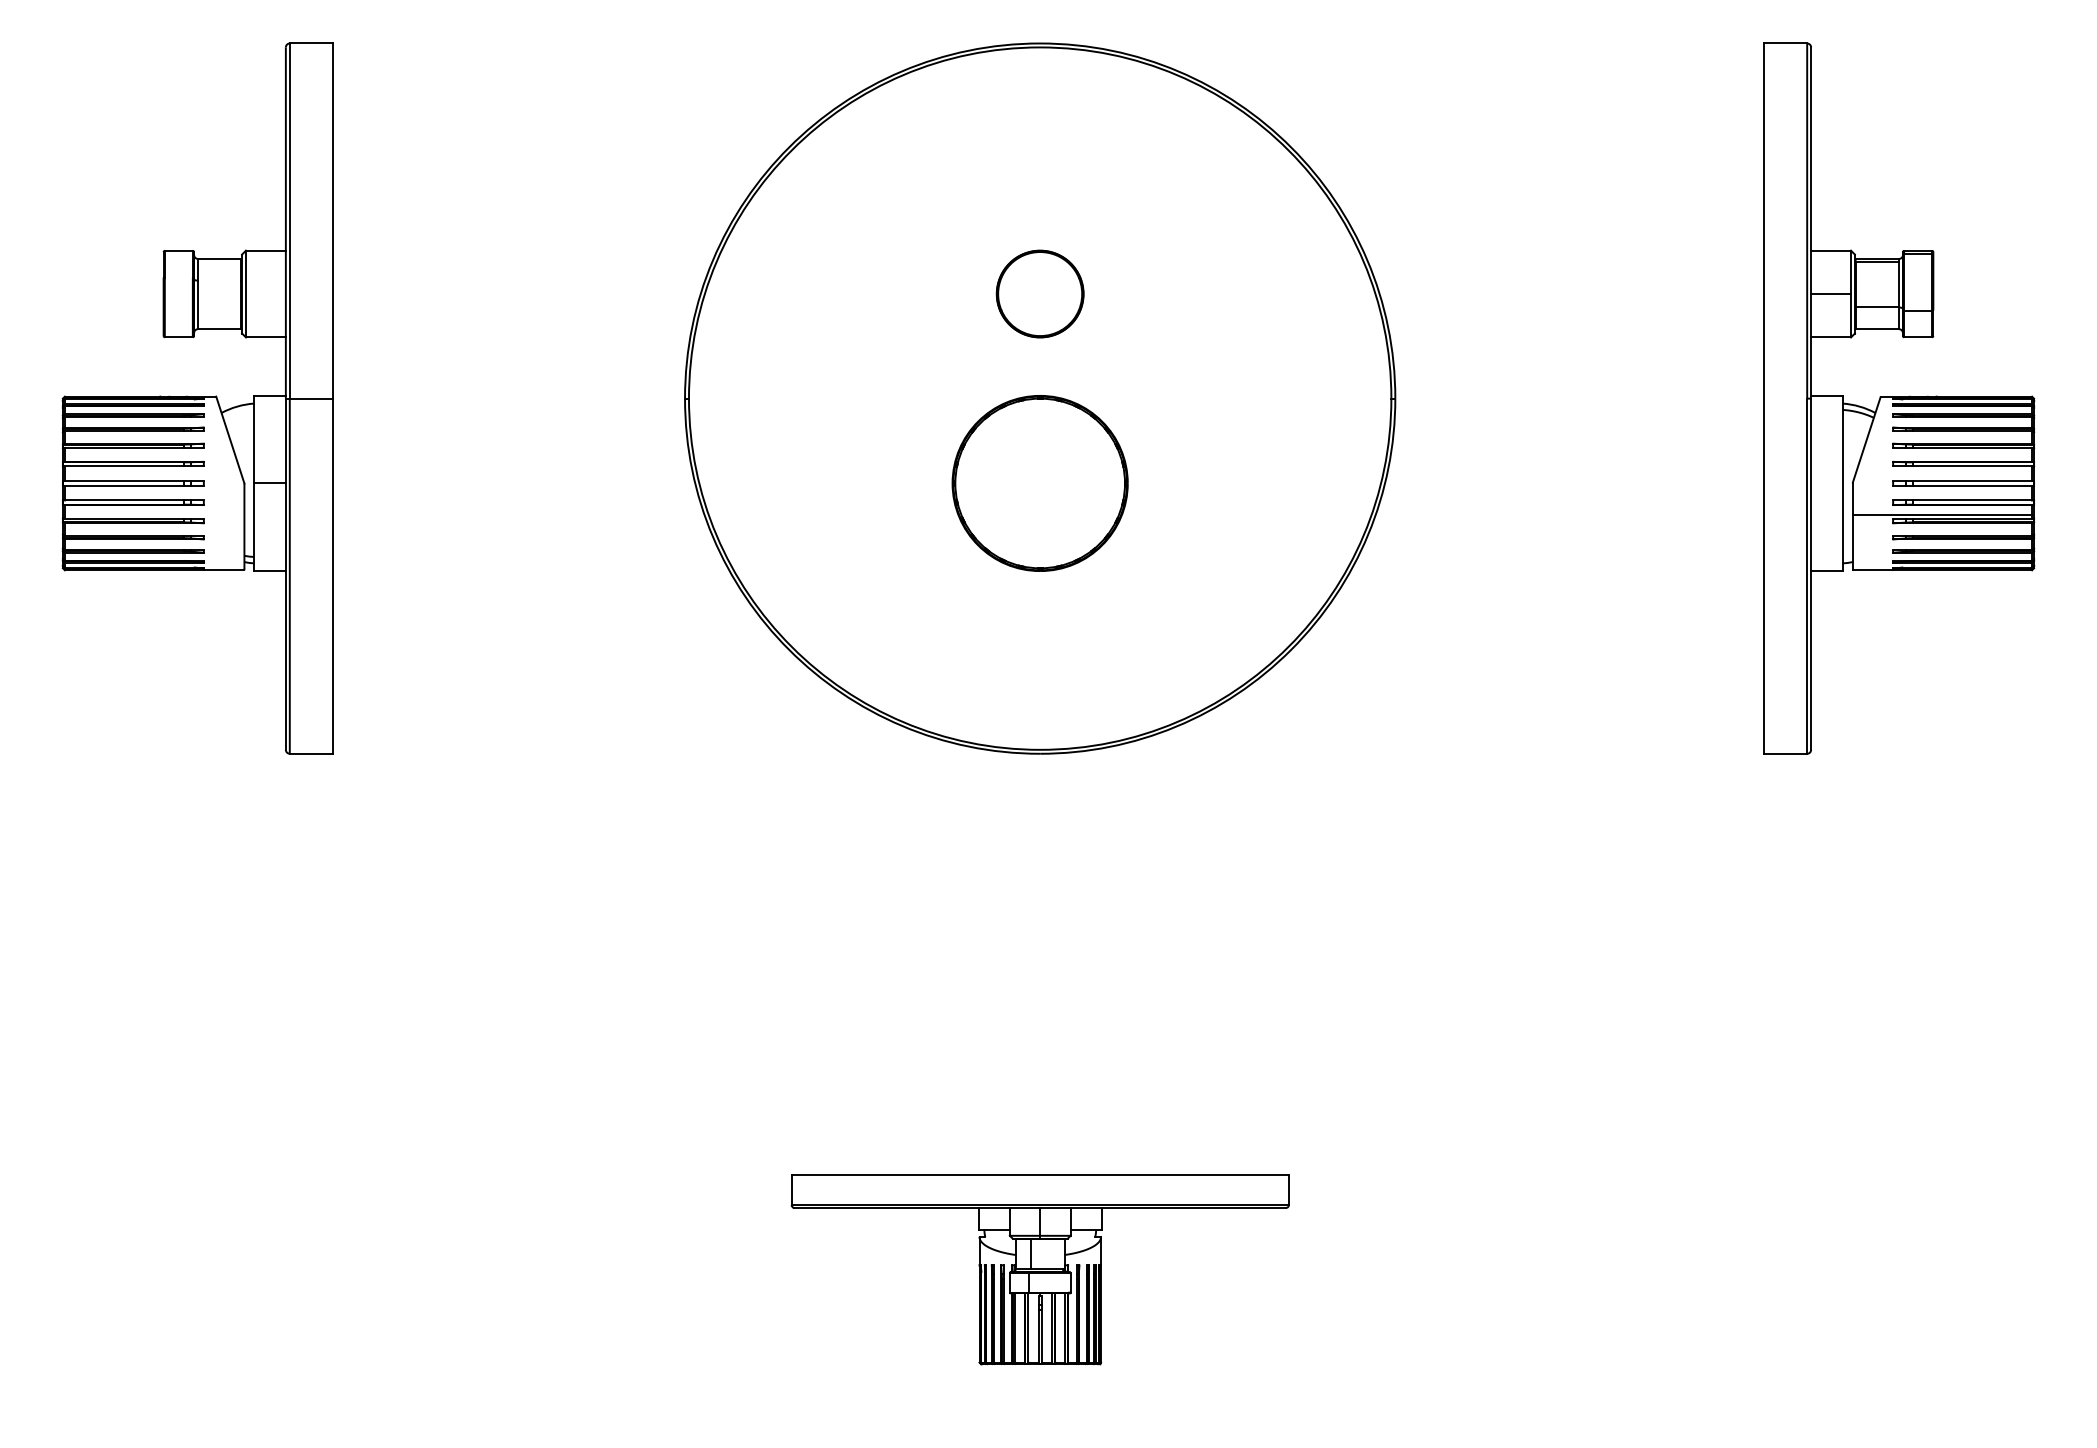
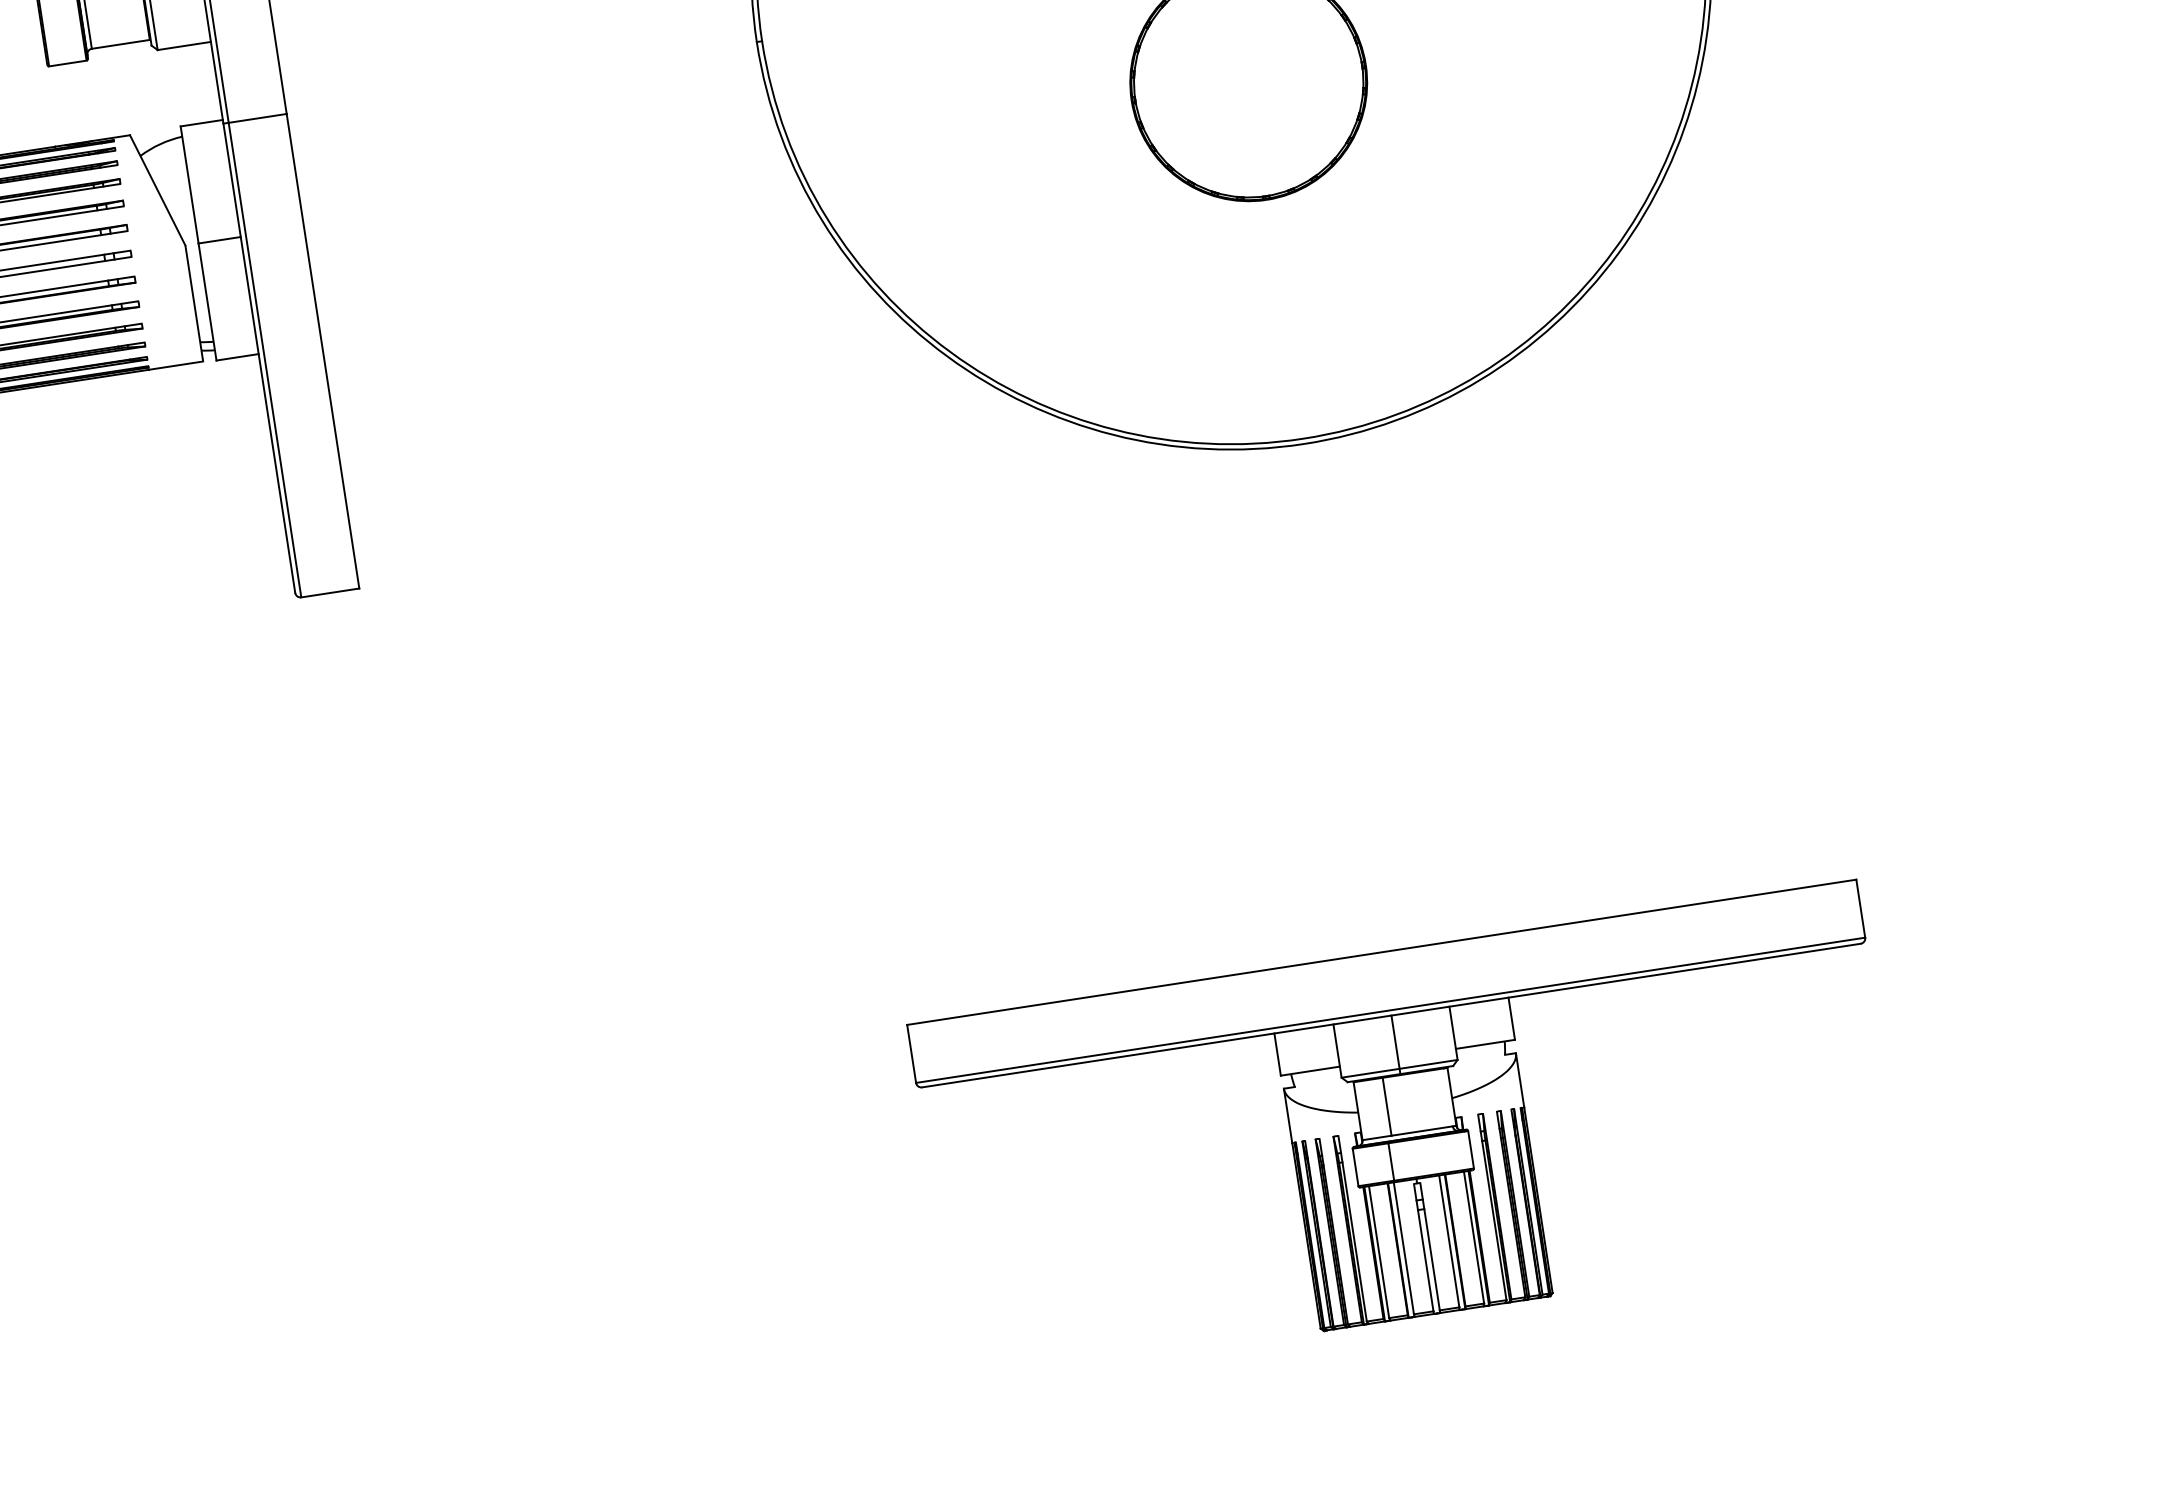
part: (1040, 1269) -> (1409, 1133), size x1.43

